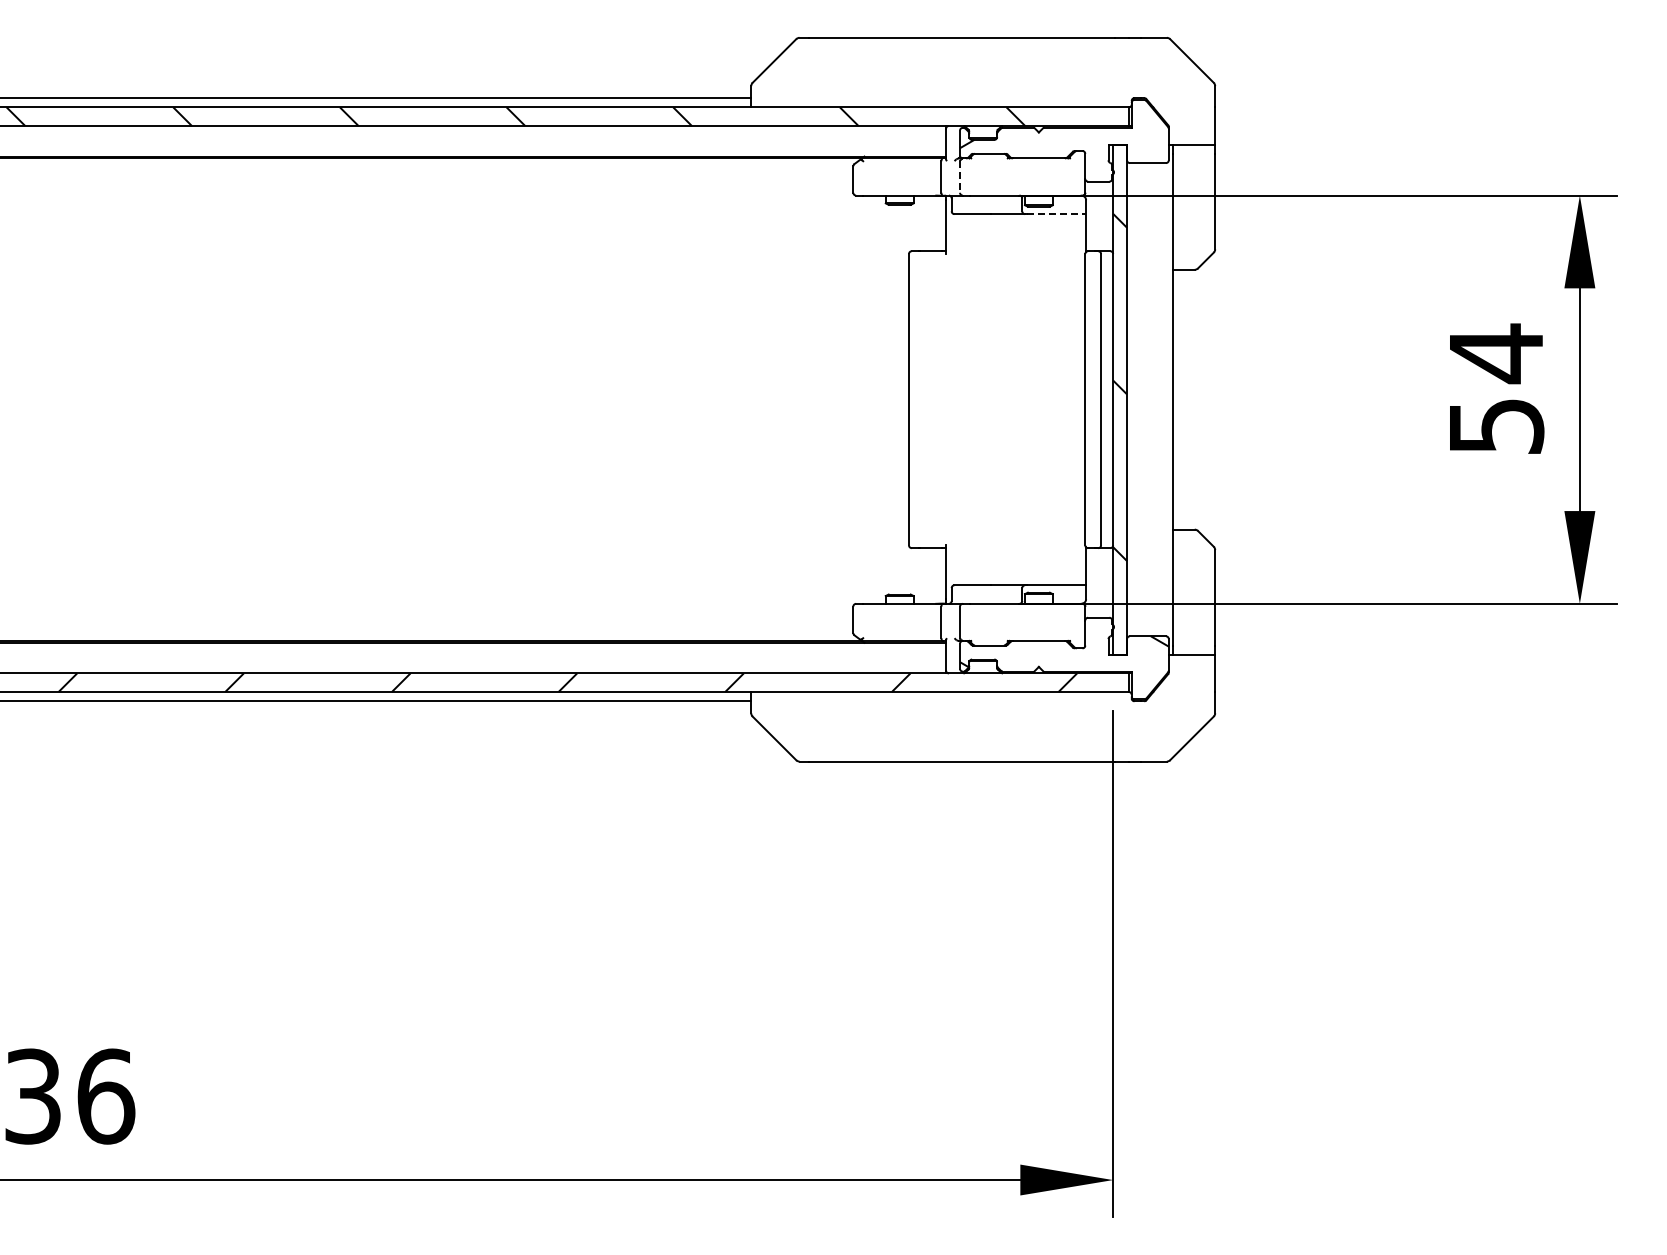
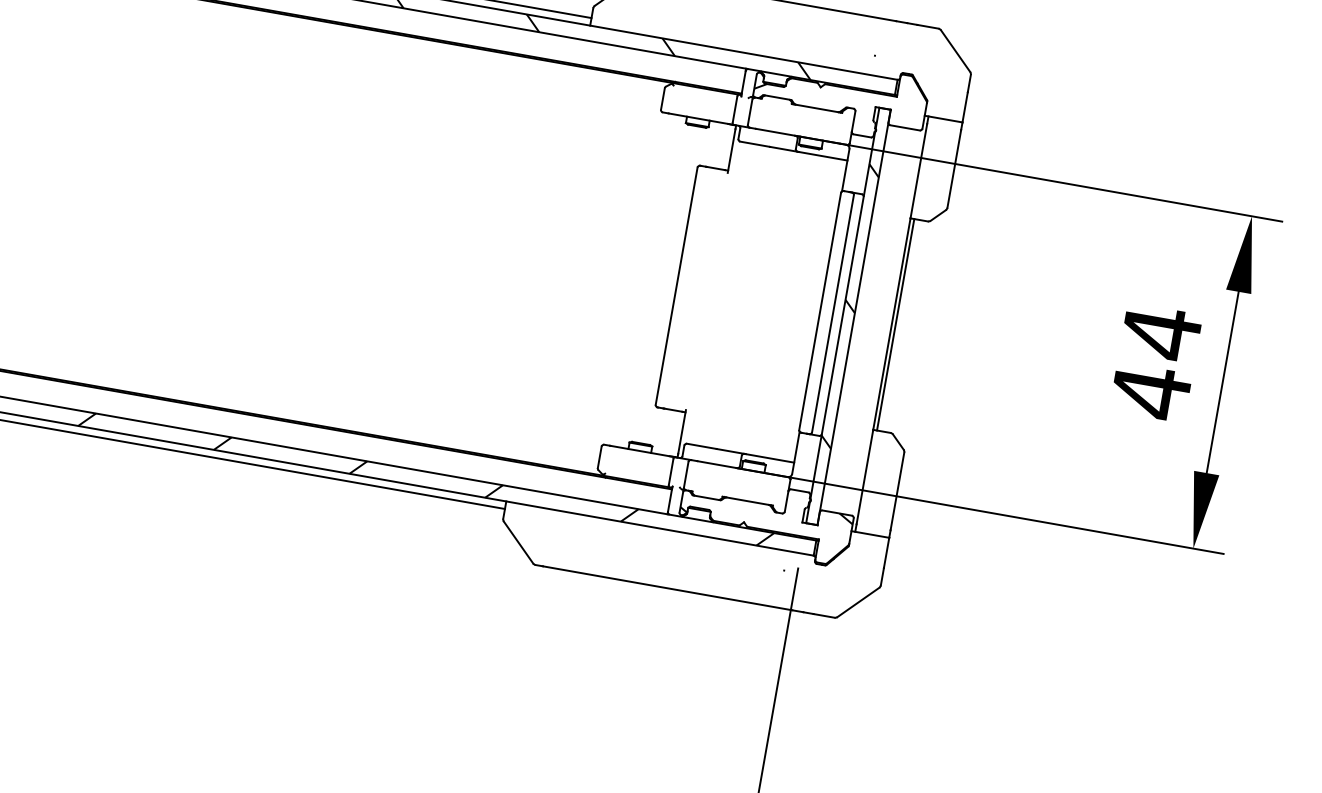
line: (960, 177) -> (750, 112), dashed -> solid
line: (1056, 214) -> (823, 156), dashed -> solid
line: (1178, 399) -> (896, 324), added
text: (1497, 426) -> (1151, 392), 54 -> 44

